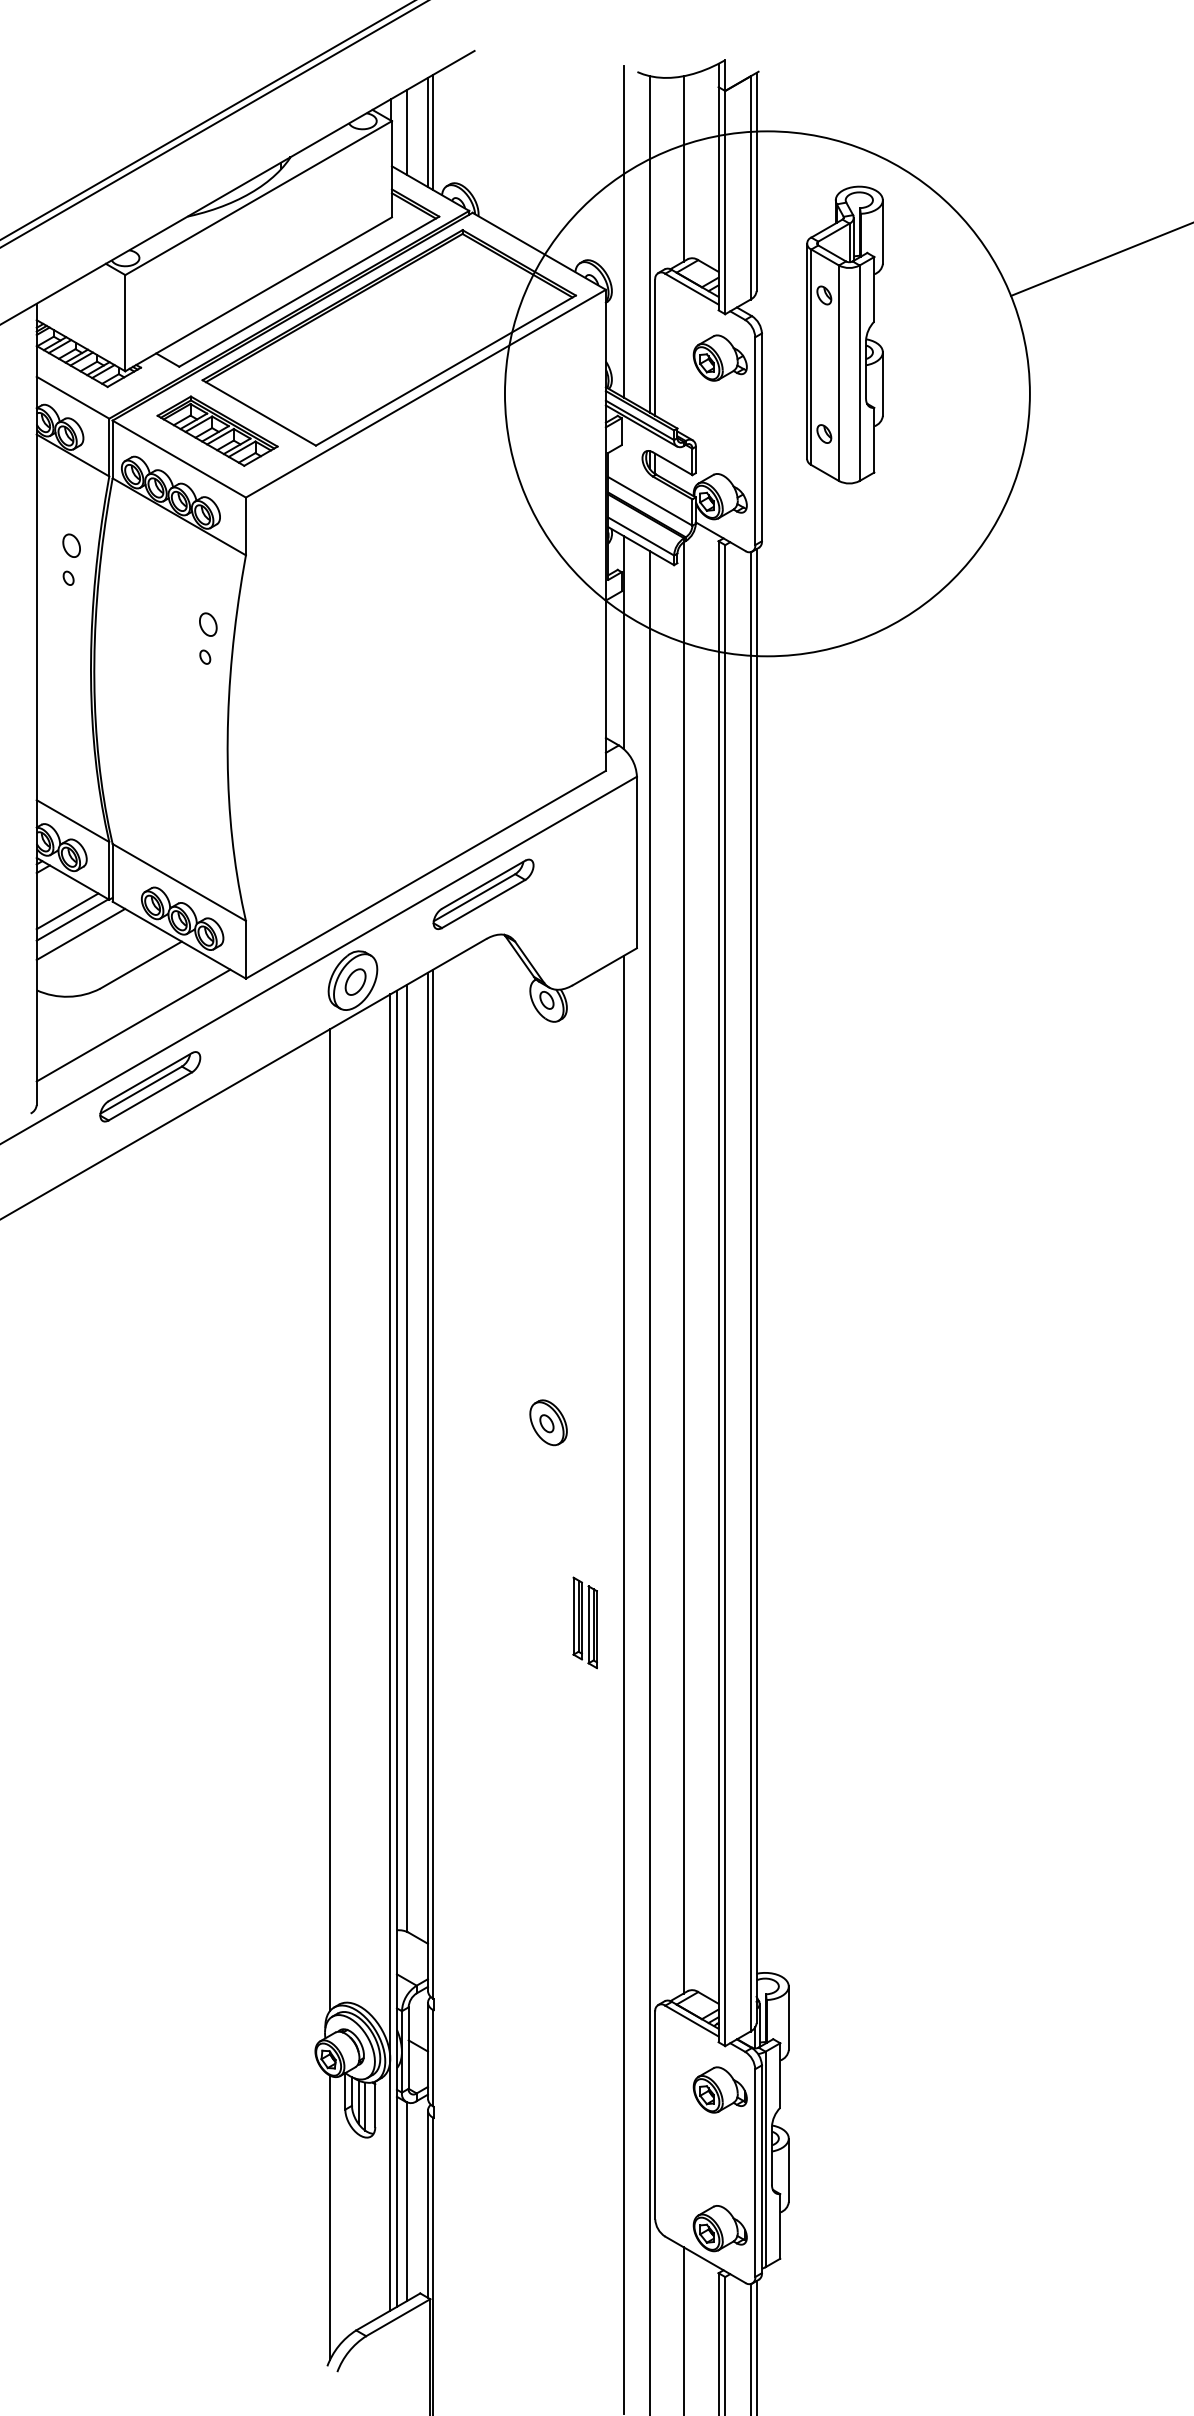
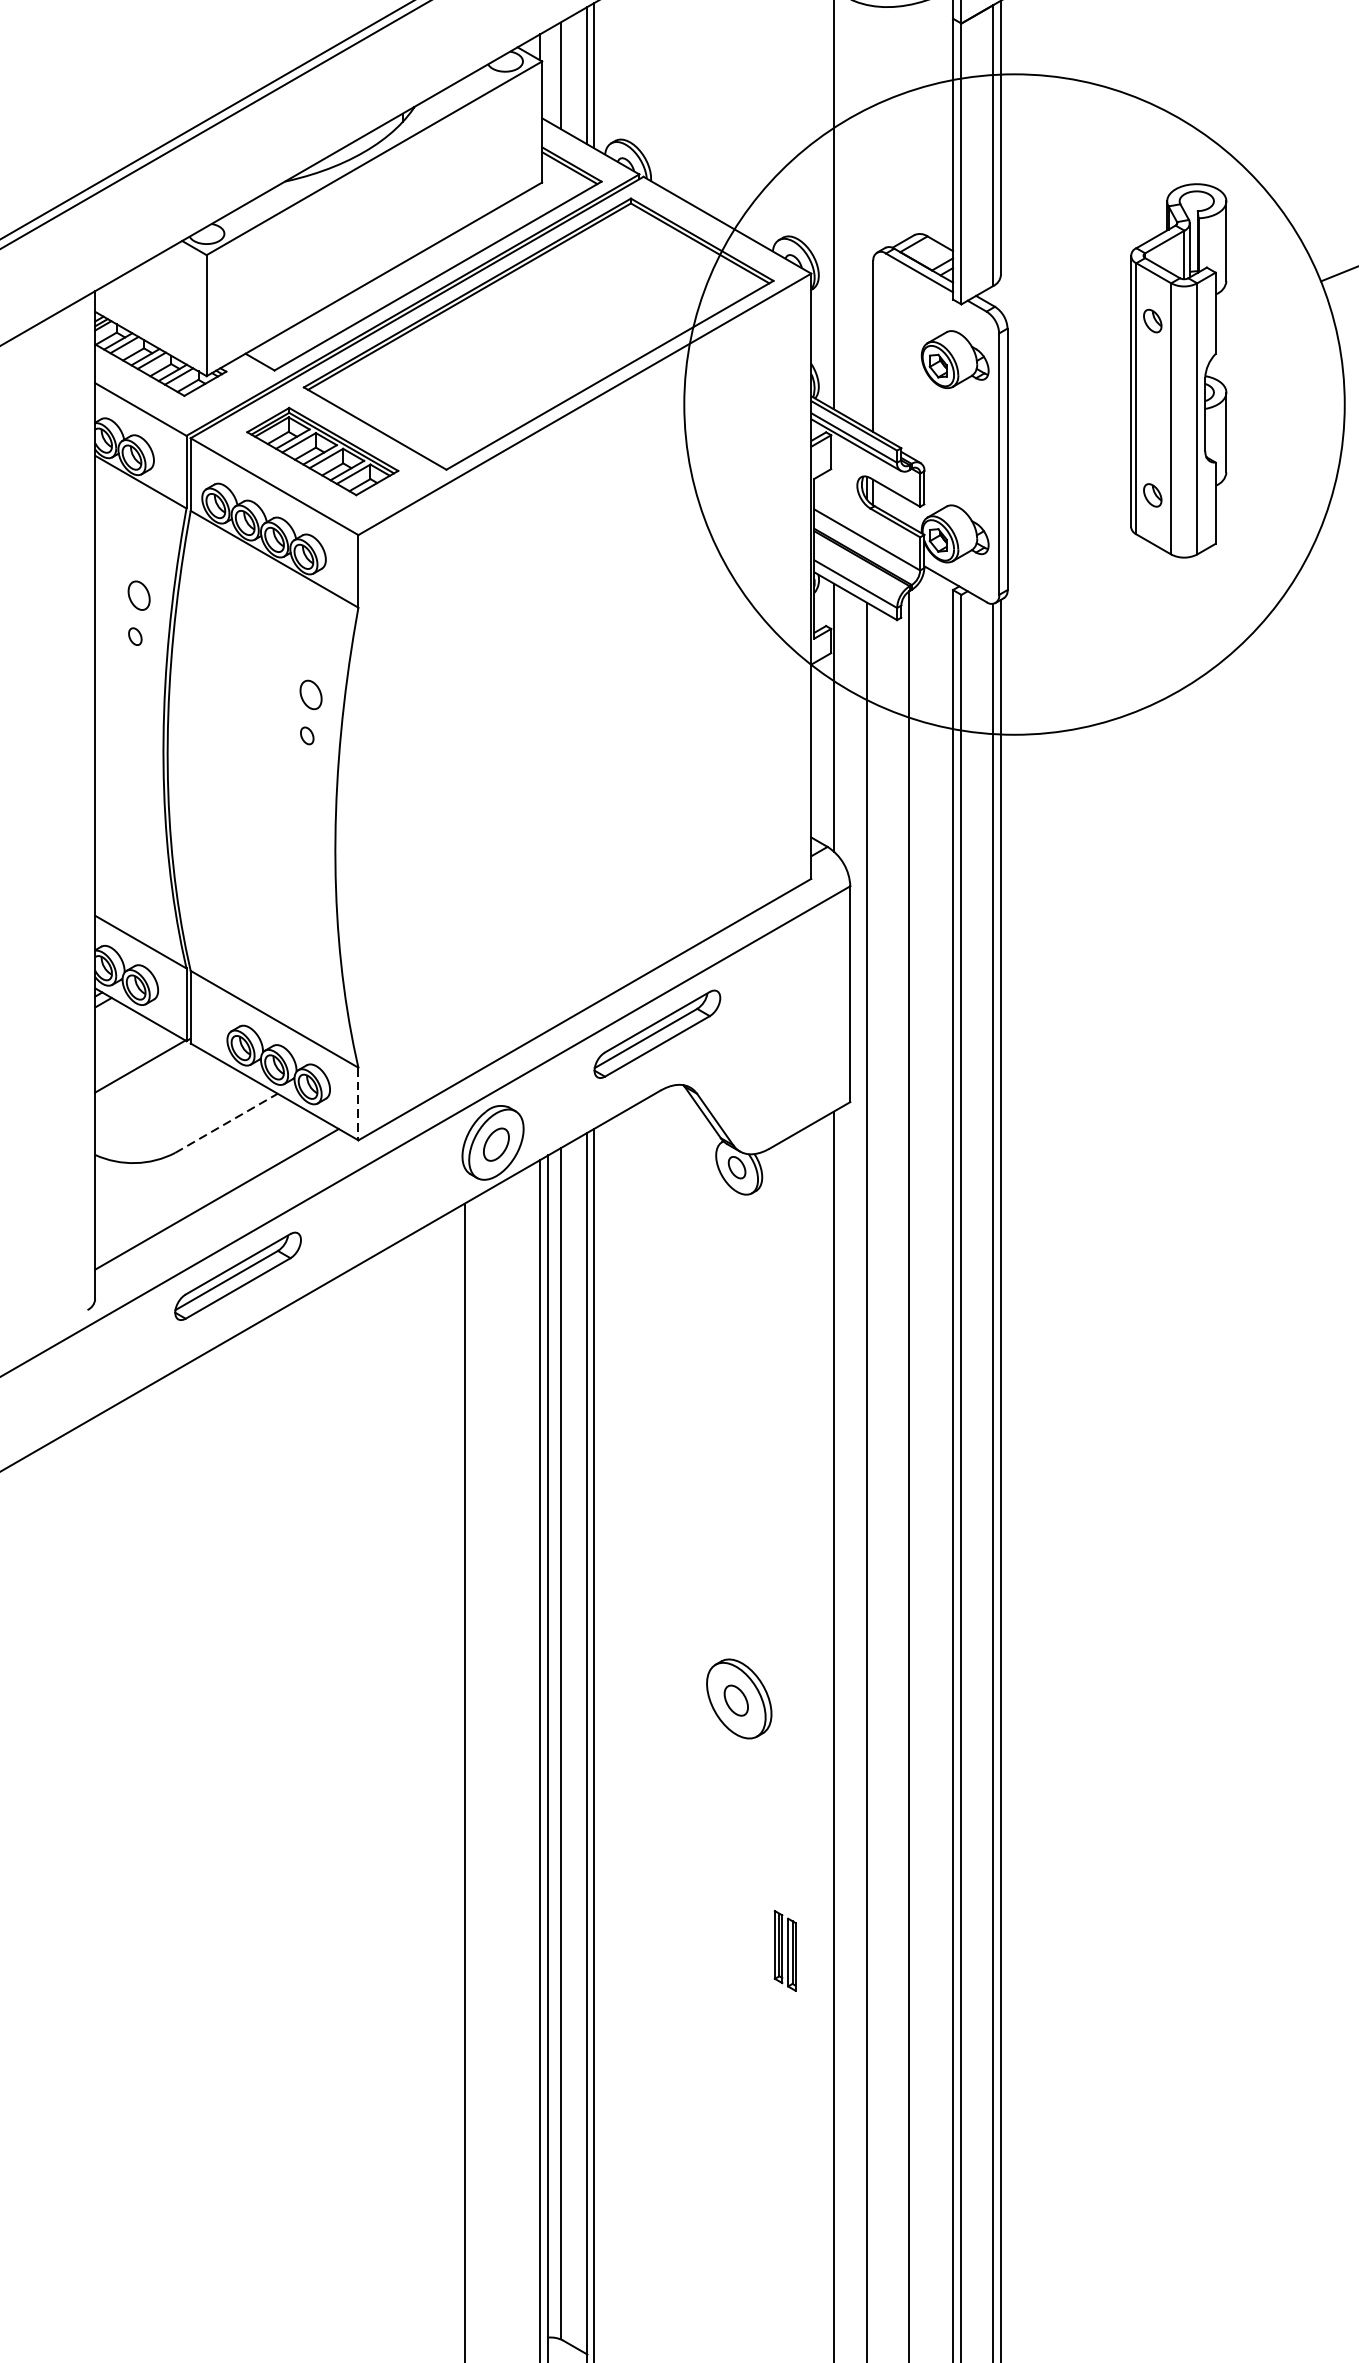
line: (683, 168) -> (908, 121), removed
line: (650, 244) -> (867, 216), removed
part: (844, 334) -> (1178, 370), moved
line: (67, 911) -> (133, 1055), removed
line: (80, 934) -> (150, 1084), removed
line: (245, 949) -> (357, 1103), solid -> dashed
line: (141, 964) -> (227, 1122), solid -> dashed
part: (548, 1422) -> (739, 1698), size x1.4
part: (584, 1622) -> (784, 1950), size x0.7

